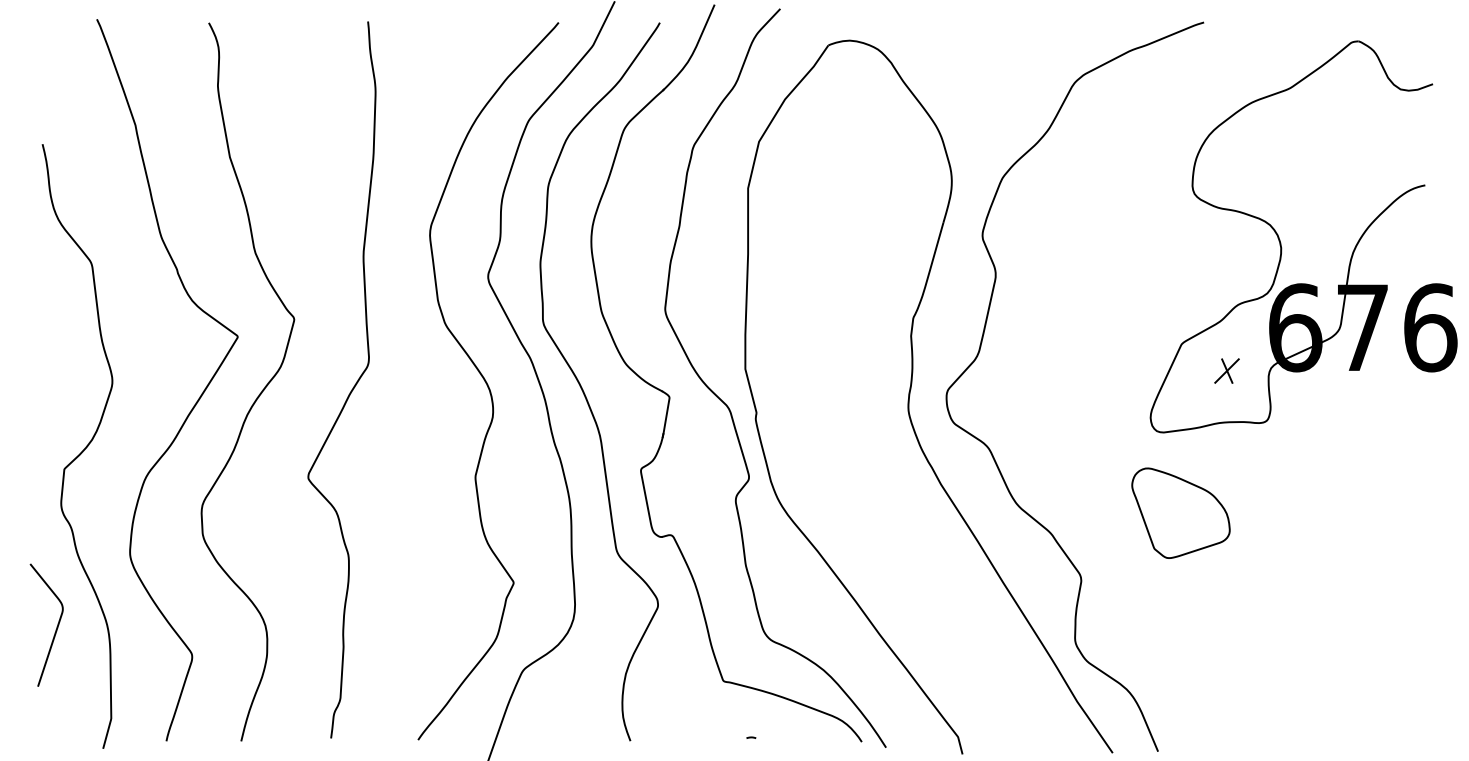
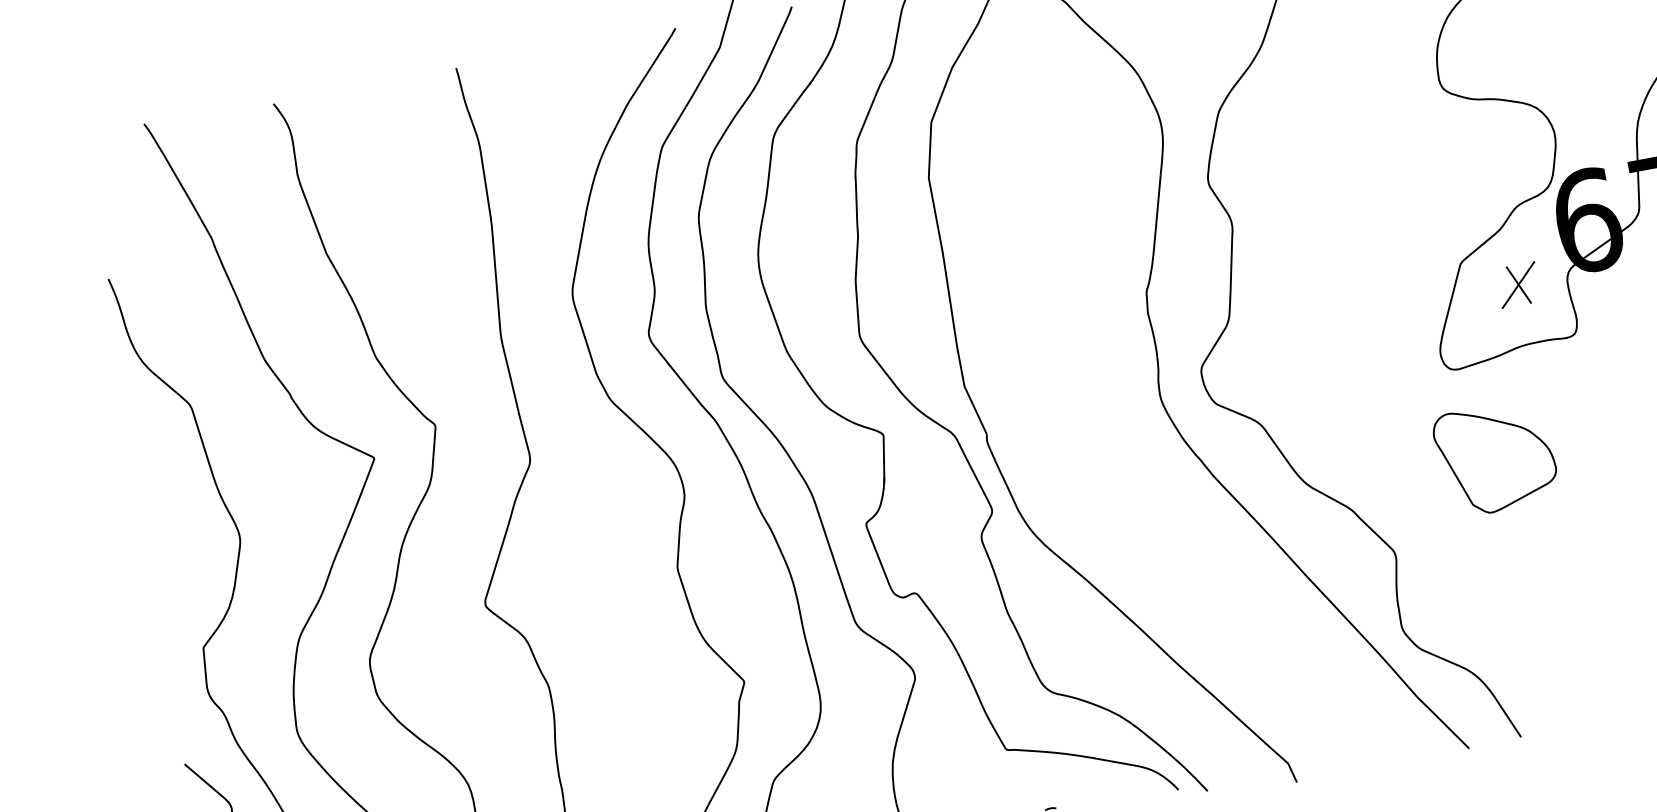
part: (1226, 370) -> (1517, 284), size x1.43

